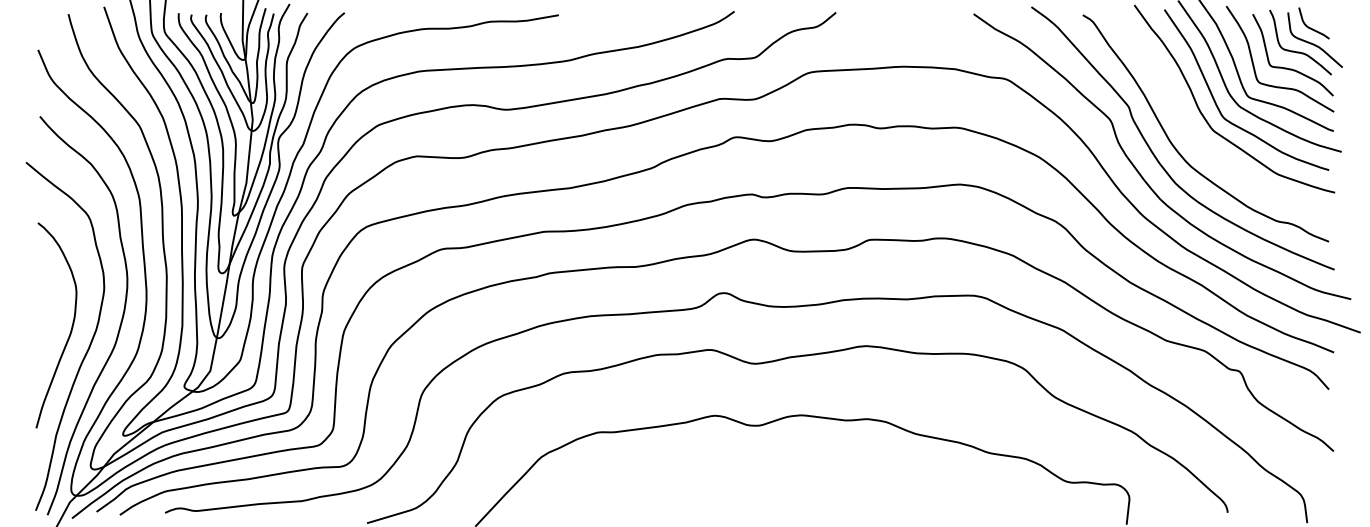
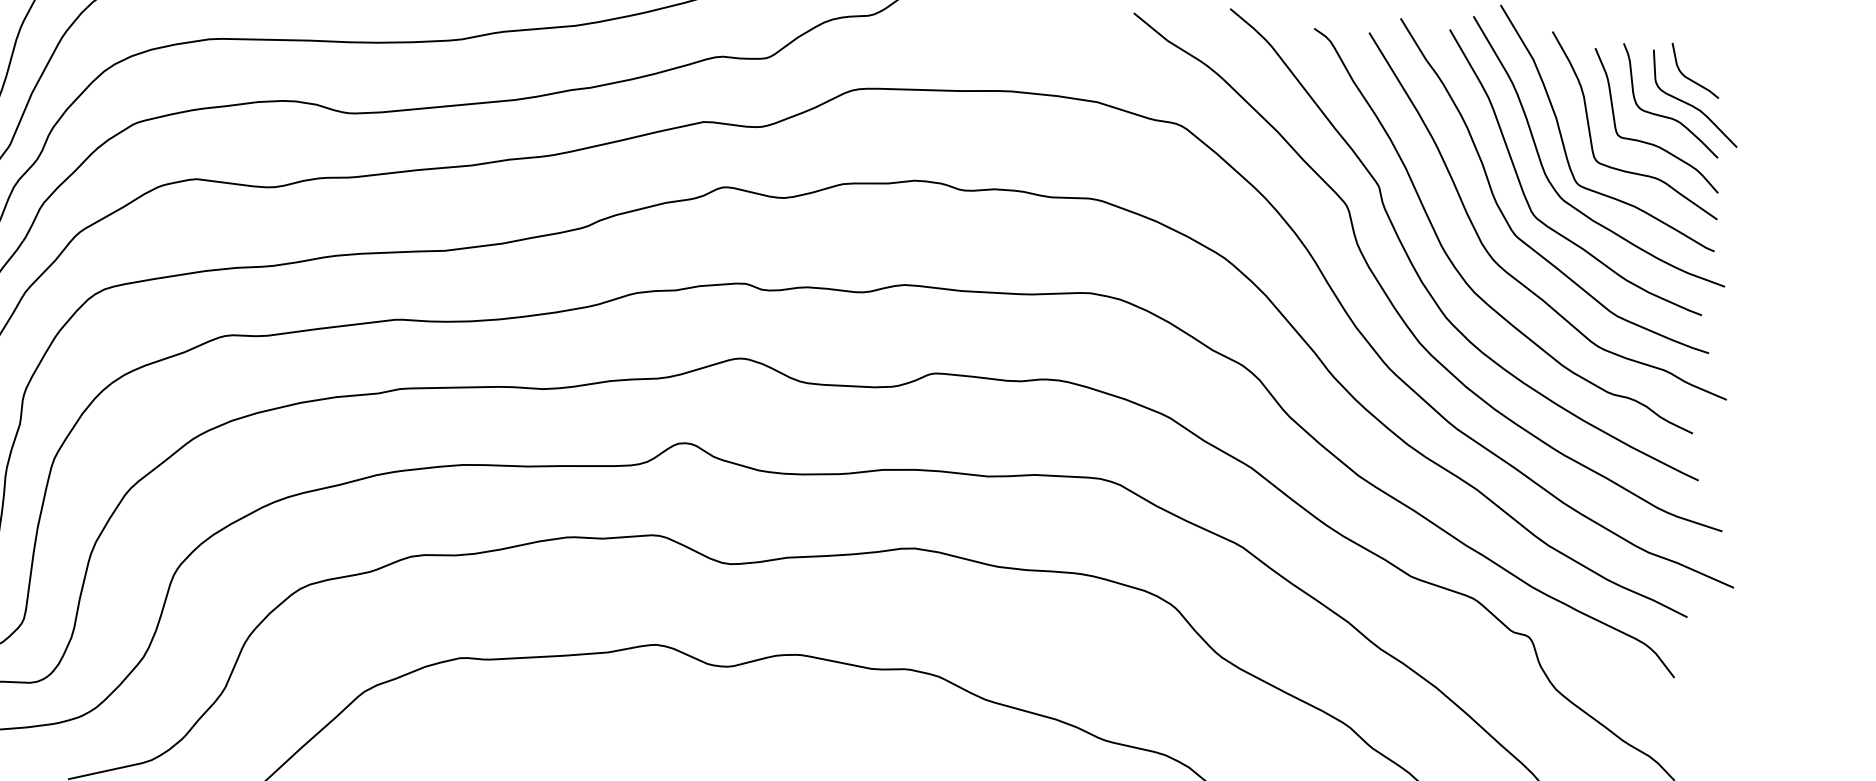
curve: (1204, 147) -> (1498, 262), added

